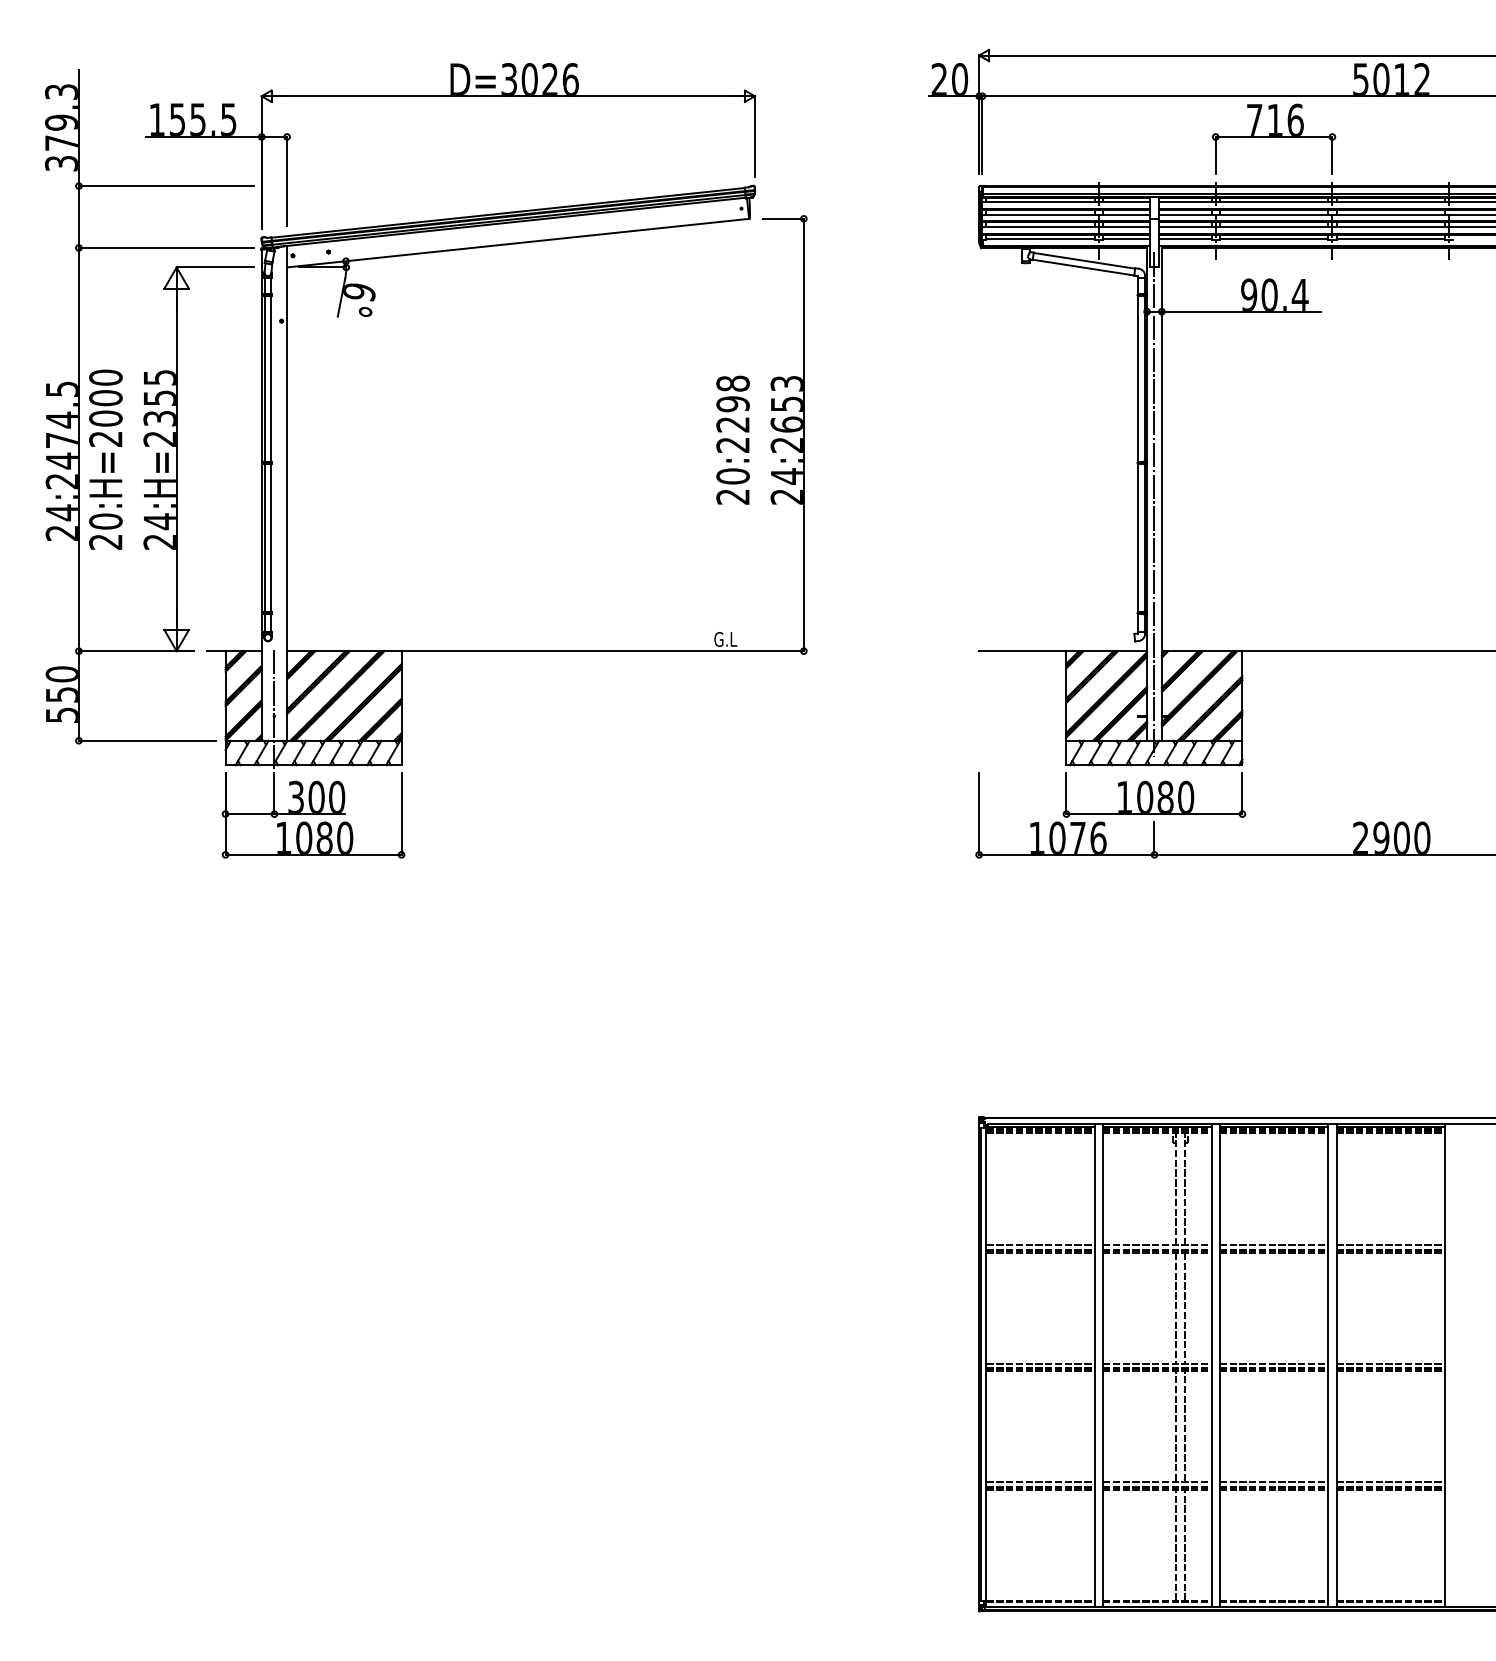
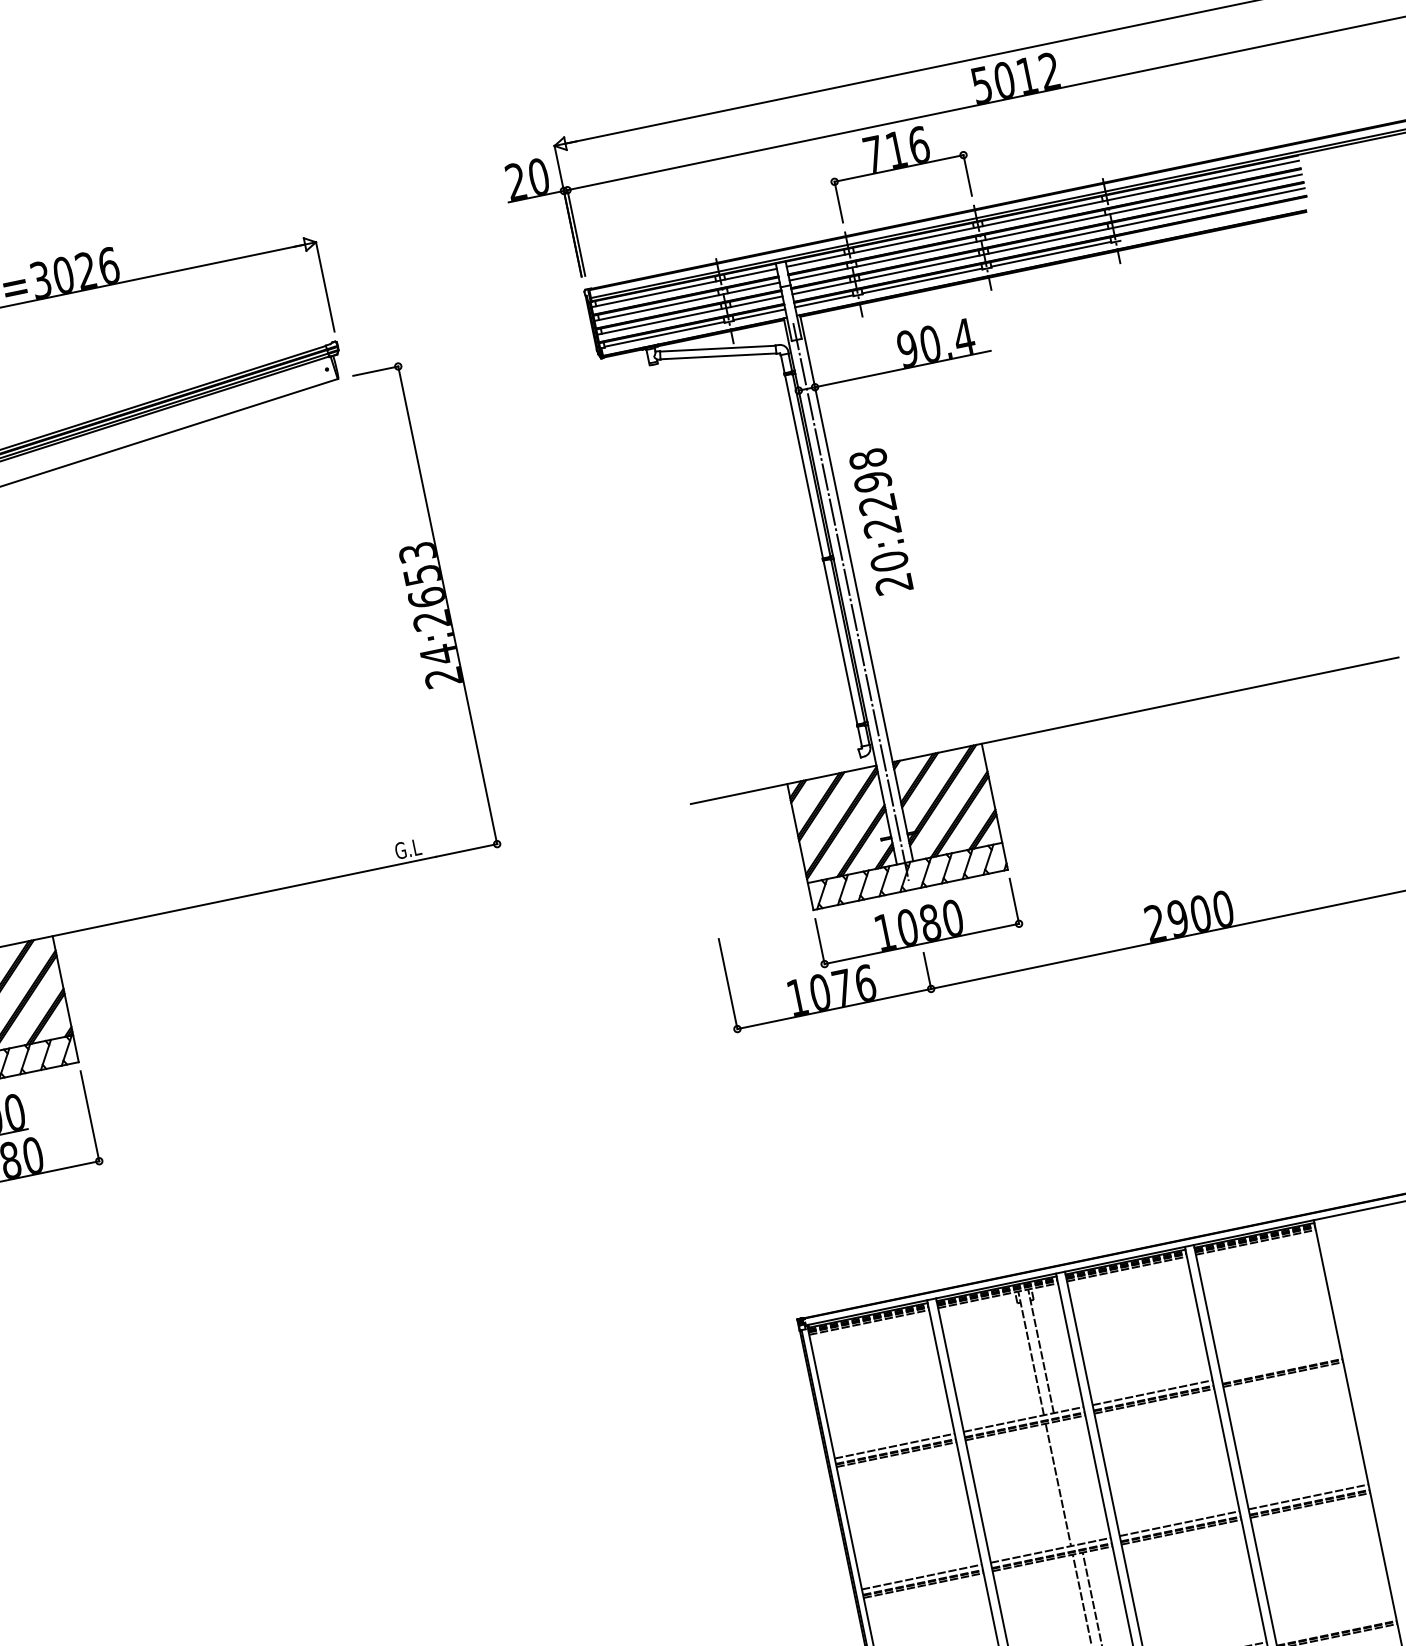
text: (732, 439) -> (880, 520), moved
line: (1390, 1245) -> (1281, 1366), removed
line: (1184, 1308) -> (1068, 1483), removed
line: (1390, 1482) -> (1335, 1628), removed

